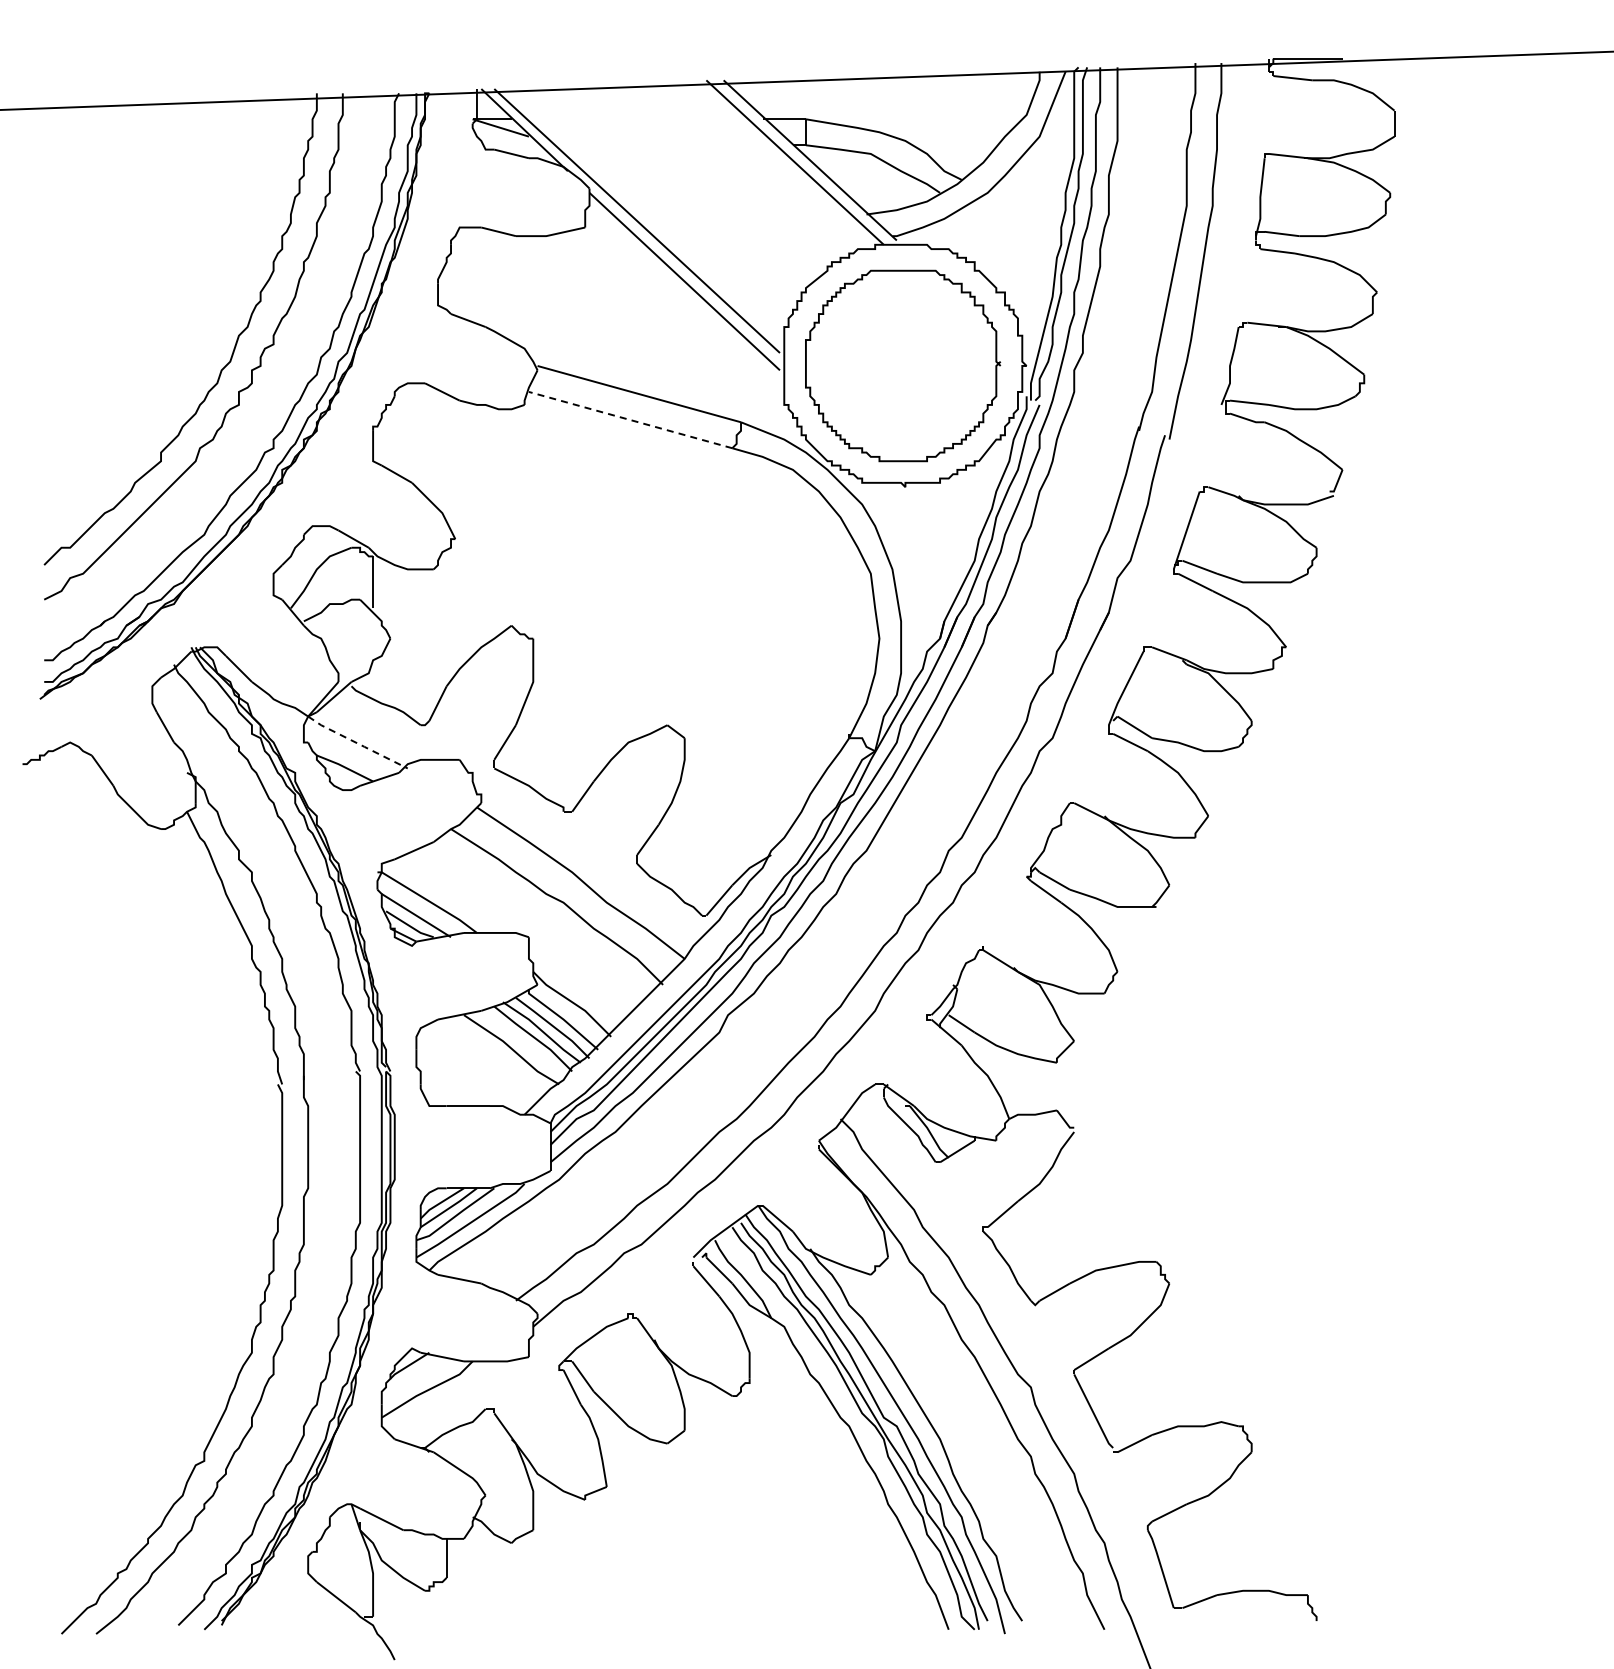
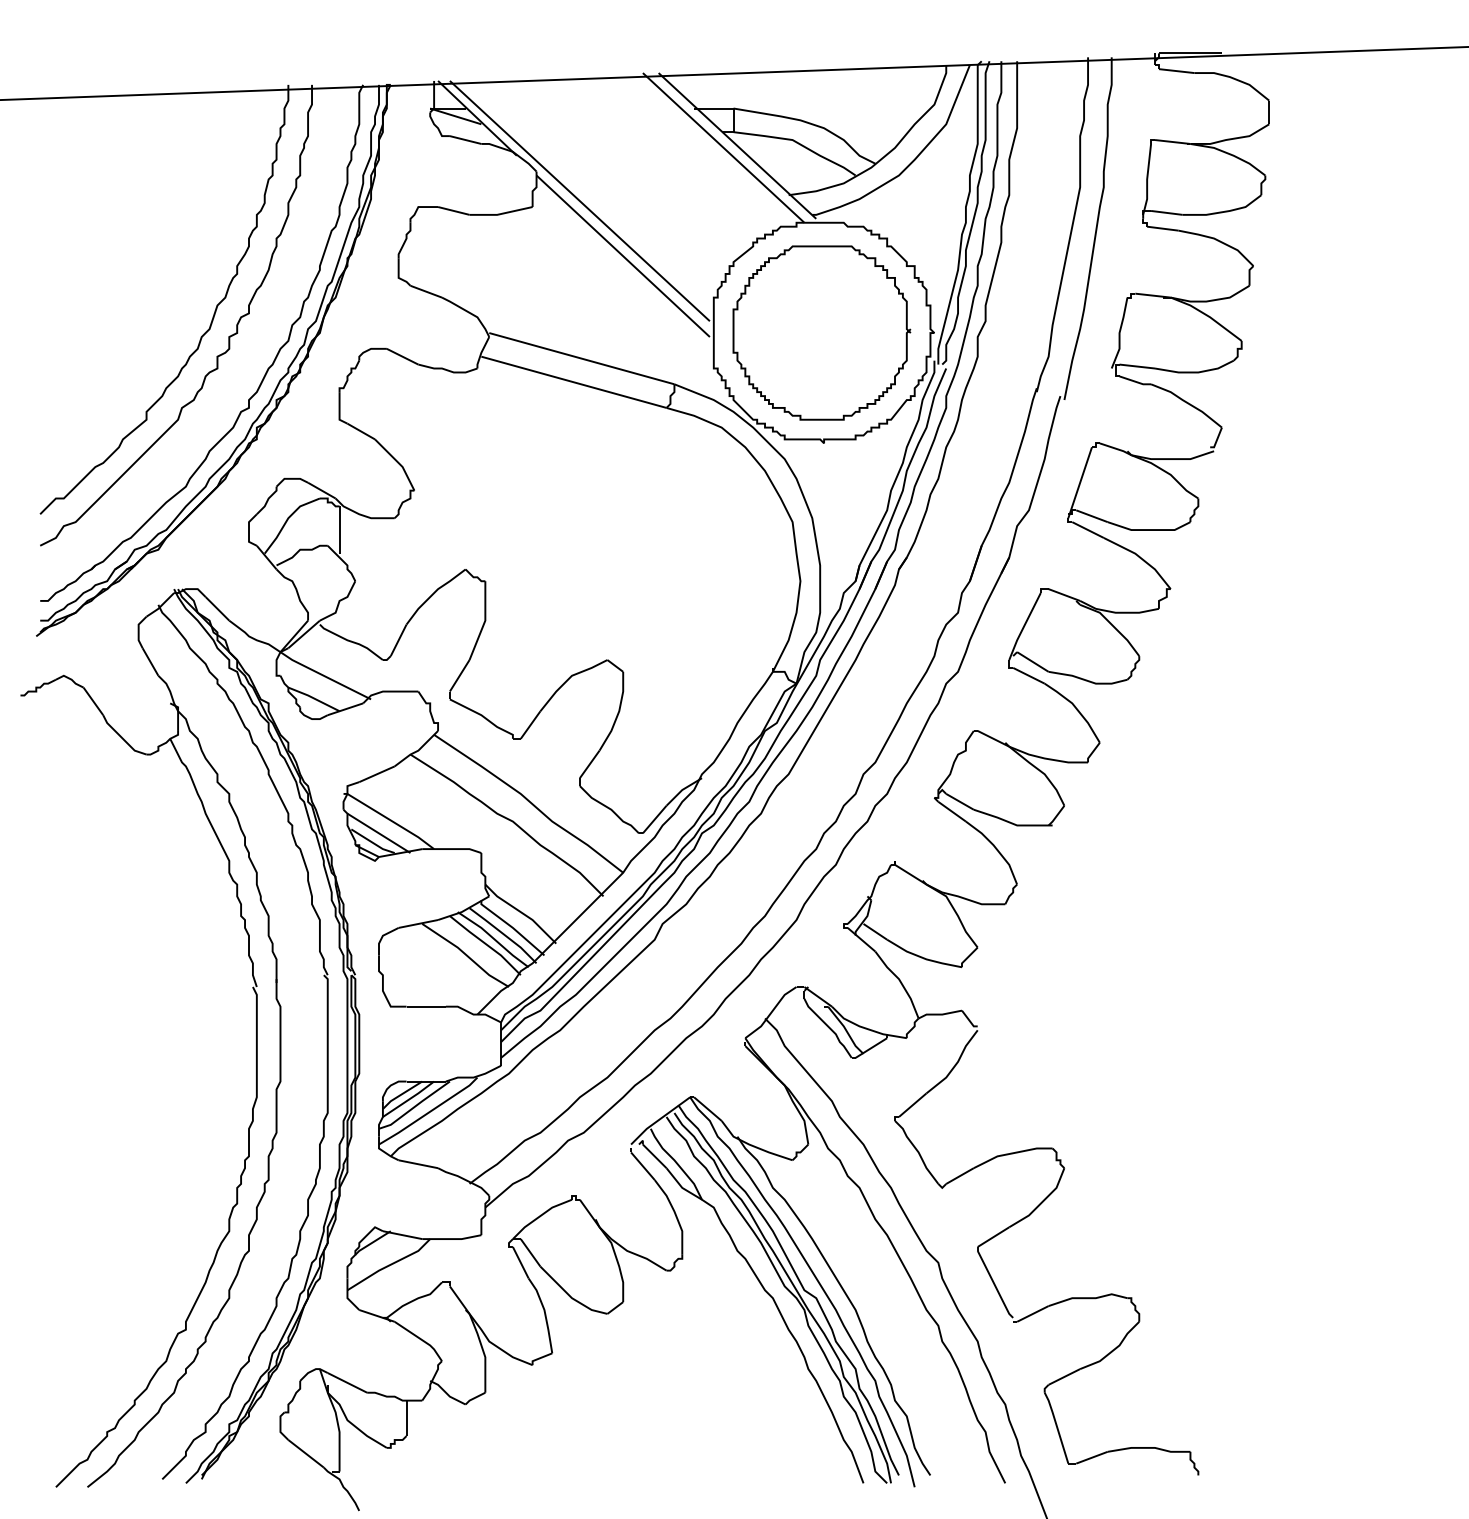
line: (630, 420) -> (573, 382), dashed -> solid
line: (357, 743) -> (325, 676), dashed -> solid

